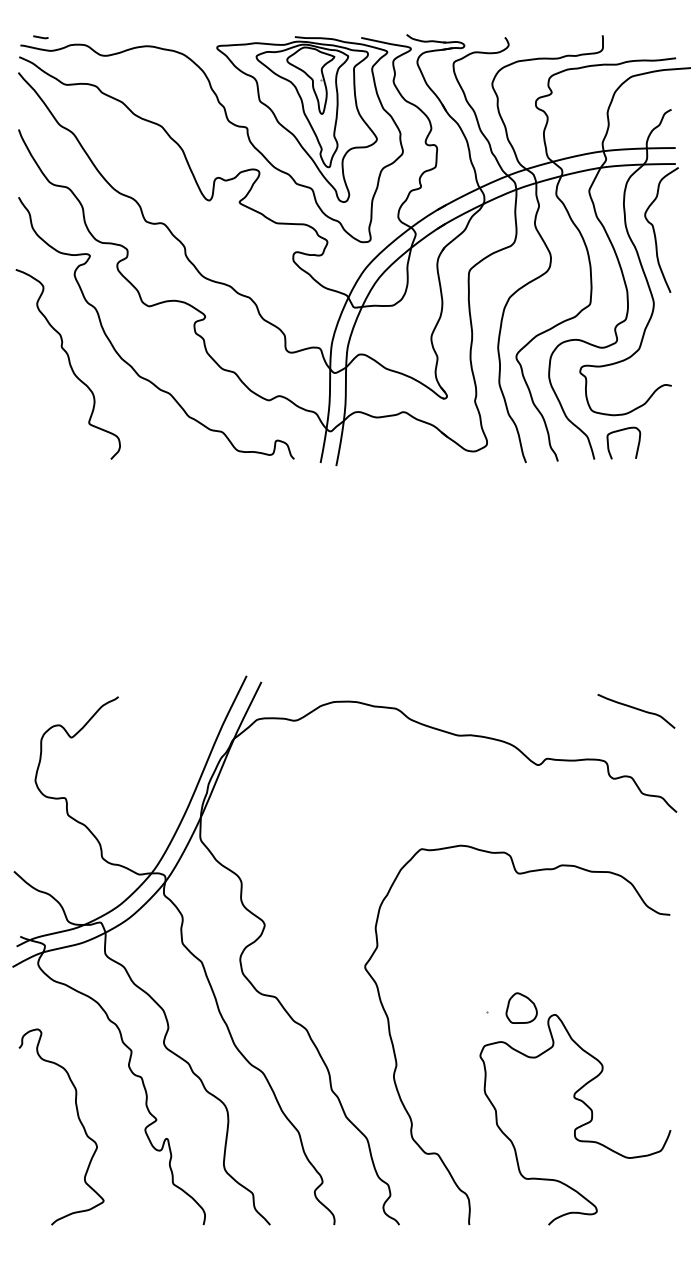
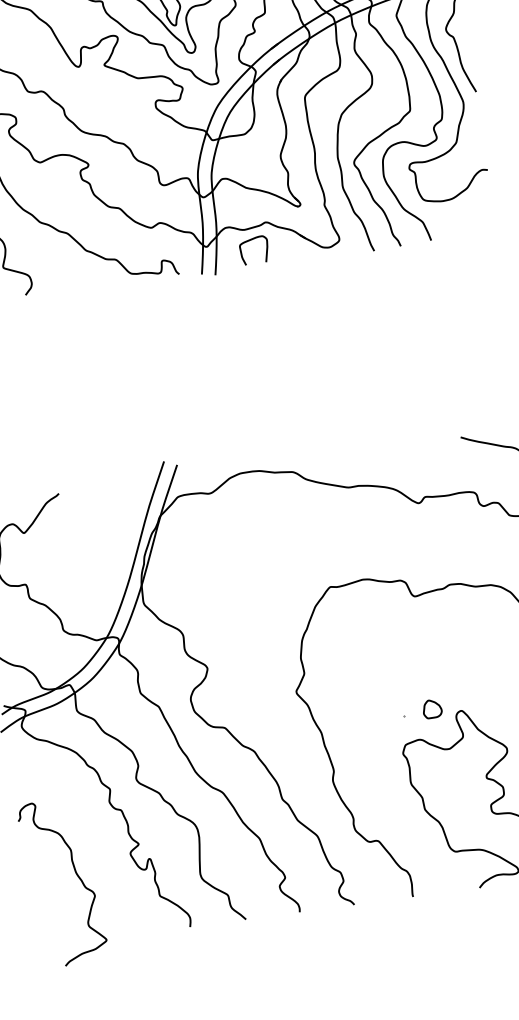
curve: (620, 431) -> (250, 241), moved
part: (521, 1007) -> (432, 708), size x0.7
curve: (77, 1117) -> (75, 872), moved

